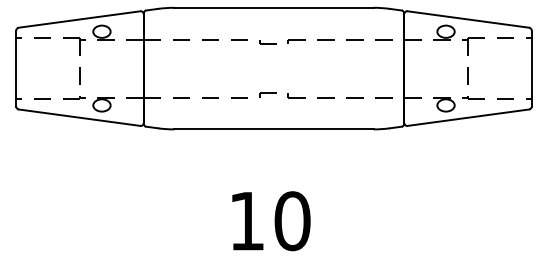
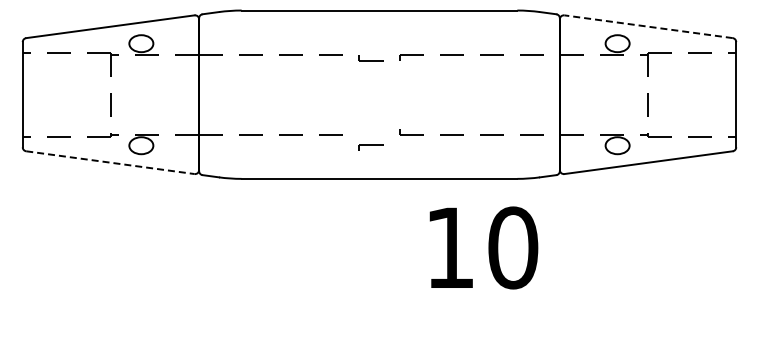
line: (468, 19) -> (648, 26), solid -> dashed
part: (267, 95) -> (370, 147), moved
line: (79, 117) -> (110, 162), solid -> dashed
text: (271, 220) -> (483, 247), moved

